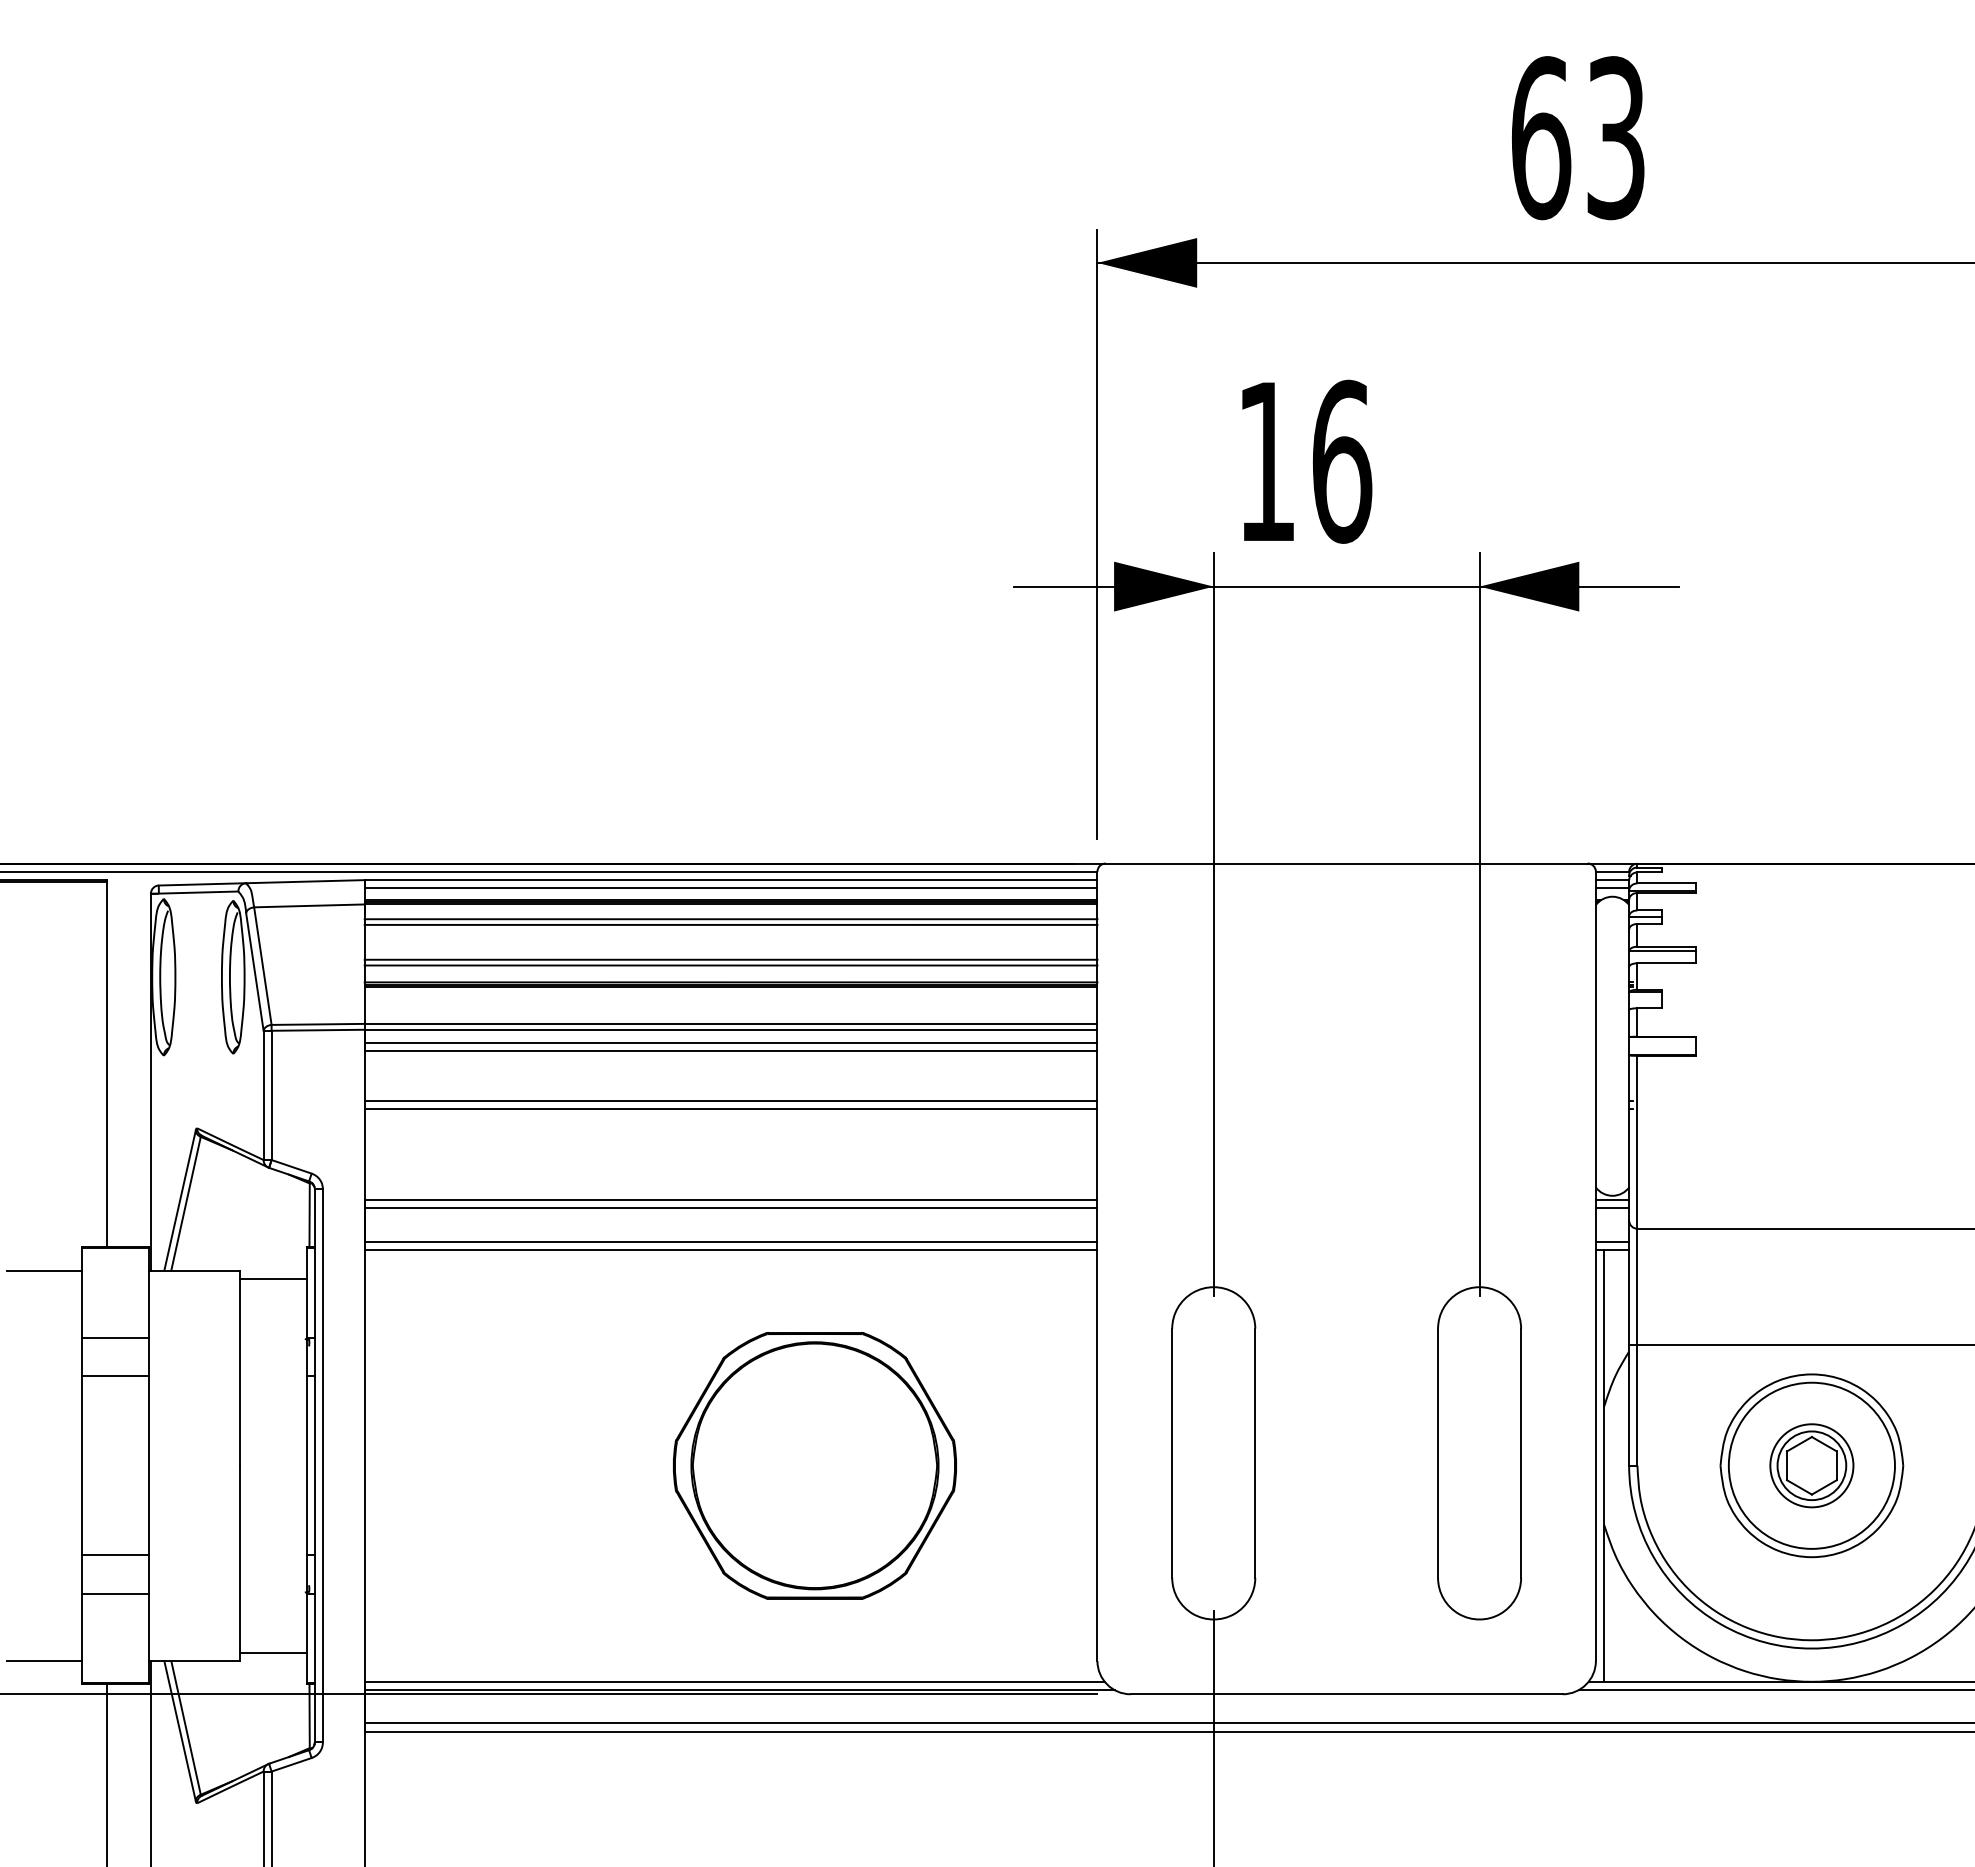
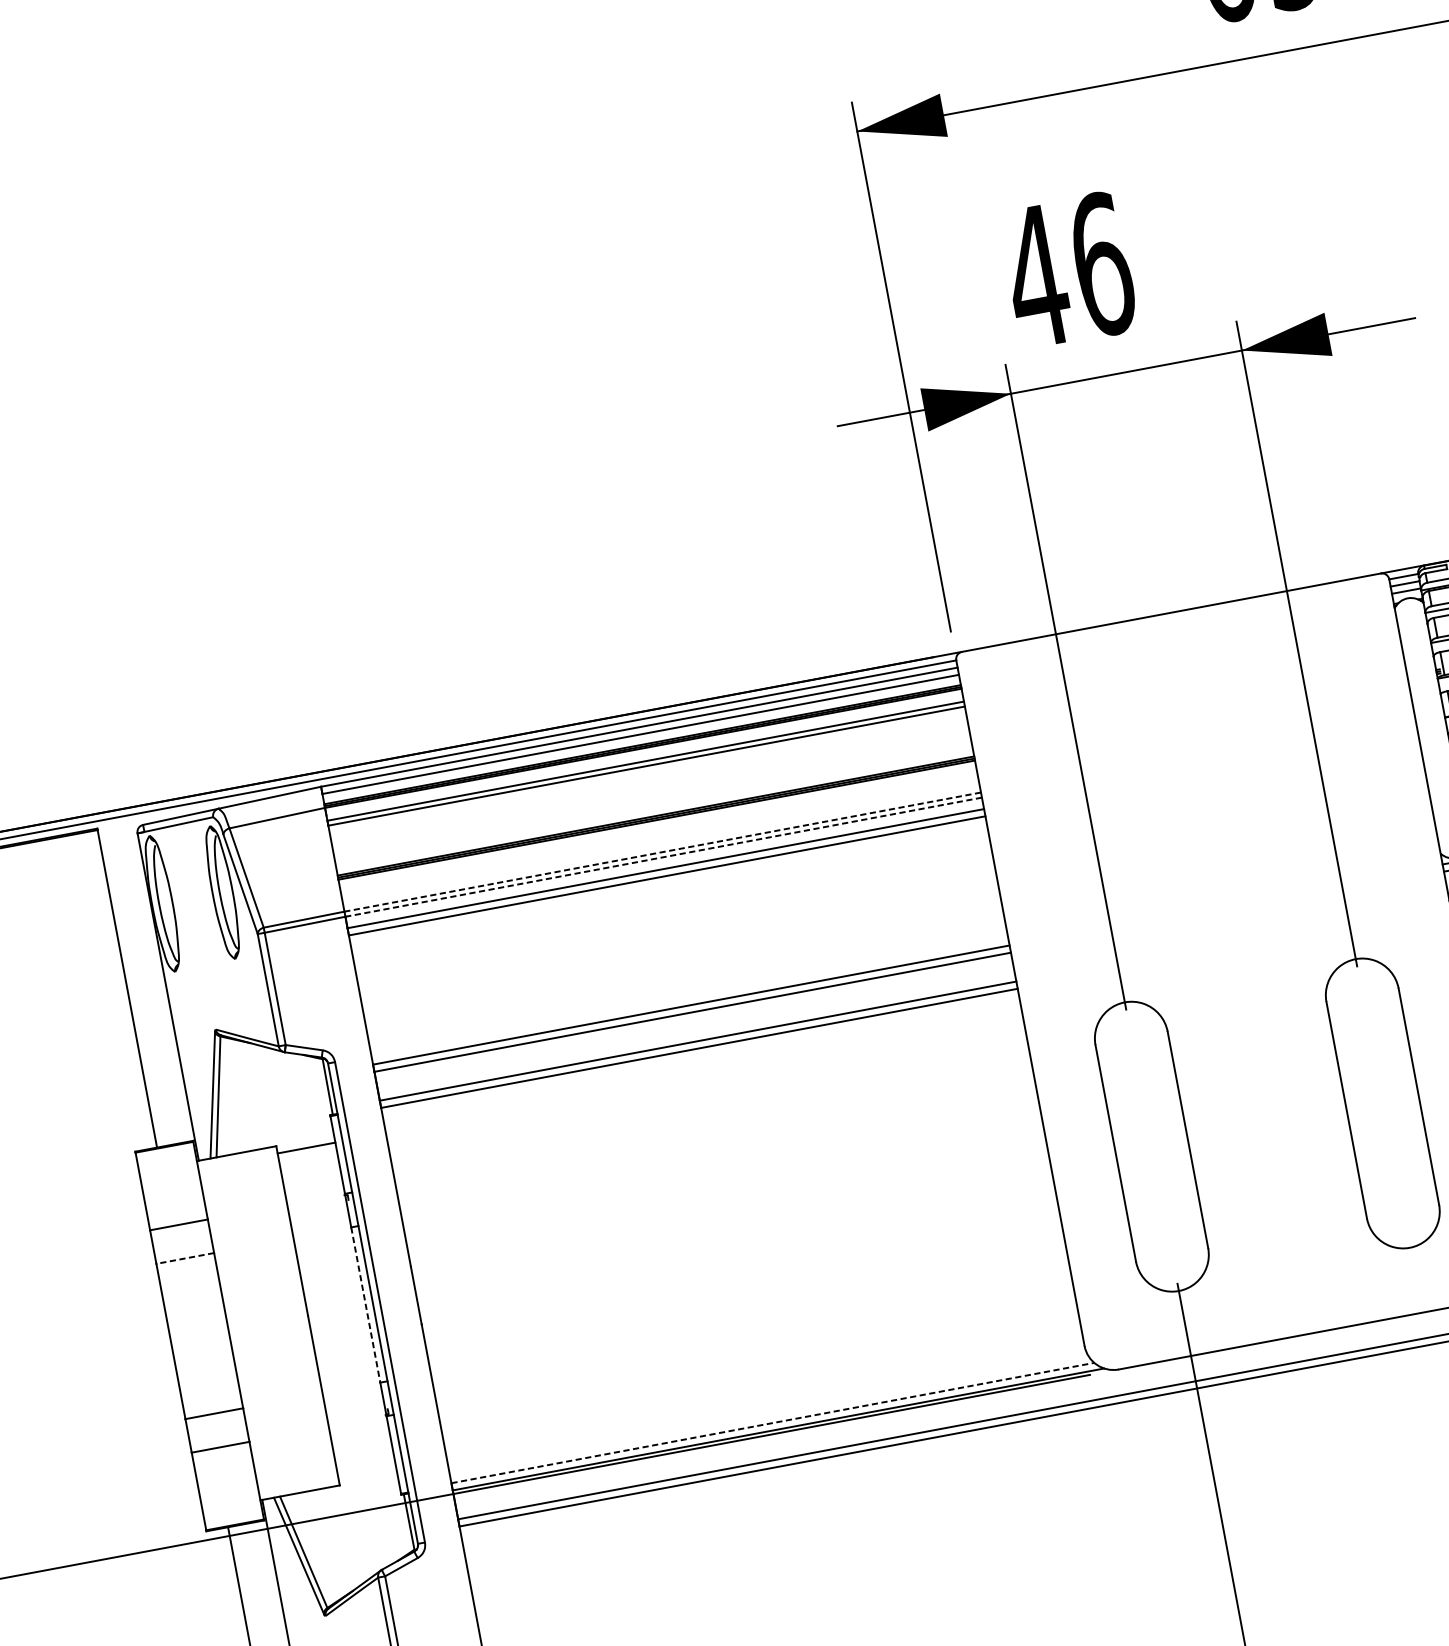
text: (1266, 461) -> (1036, 276), 16 -> 46
line: (730, 959) -> (651, 796), removed
line: (730, 965) -> (652, 801), removed
line: (730, 1023) -> (662, 851), solid -> dashed
line: (730, 1029) -> (663, 857), solid -> dashed
line: (730, 1101) -> (674, 919), removed
line: (730, 1109) -> (676, 926), removed
line: (44, 1270) -> (106, 1177), removed
line: (114, 1376) -> (184, 1258), solid -> dashed
part: (814, 1465) -> (806, 1222), removed
line: (306, 1466) -> (365, 1305), solid -> dashed
line: (273, 1652) -> (367, 1472), removed
line: (44, 1661) -> (169, 1517), removed
line: (735, 1681) -> (773, 1422), solid -> dashed

